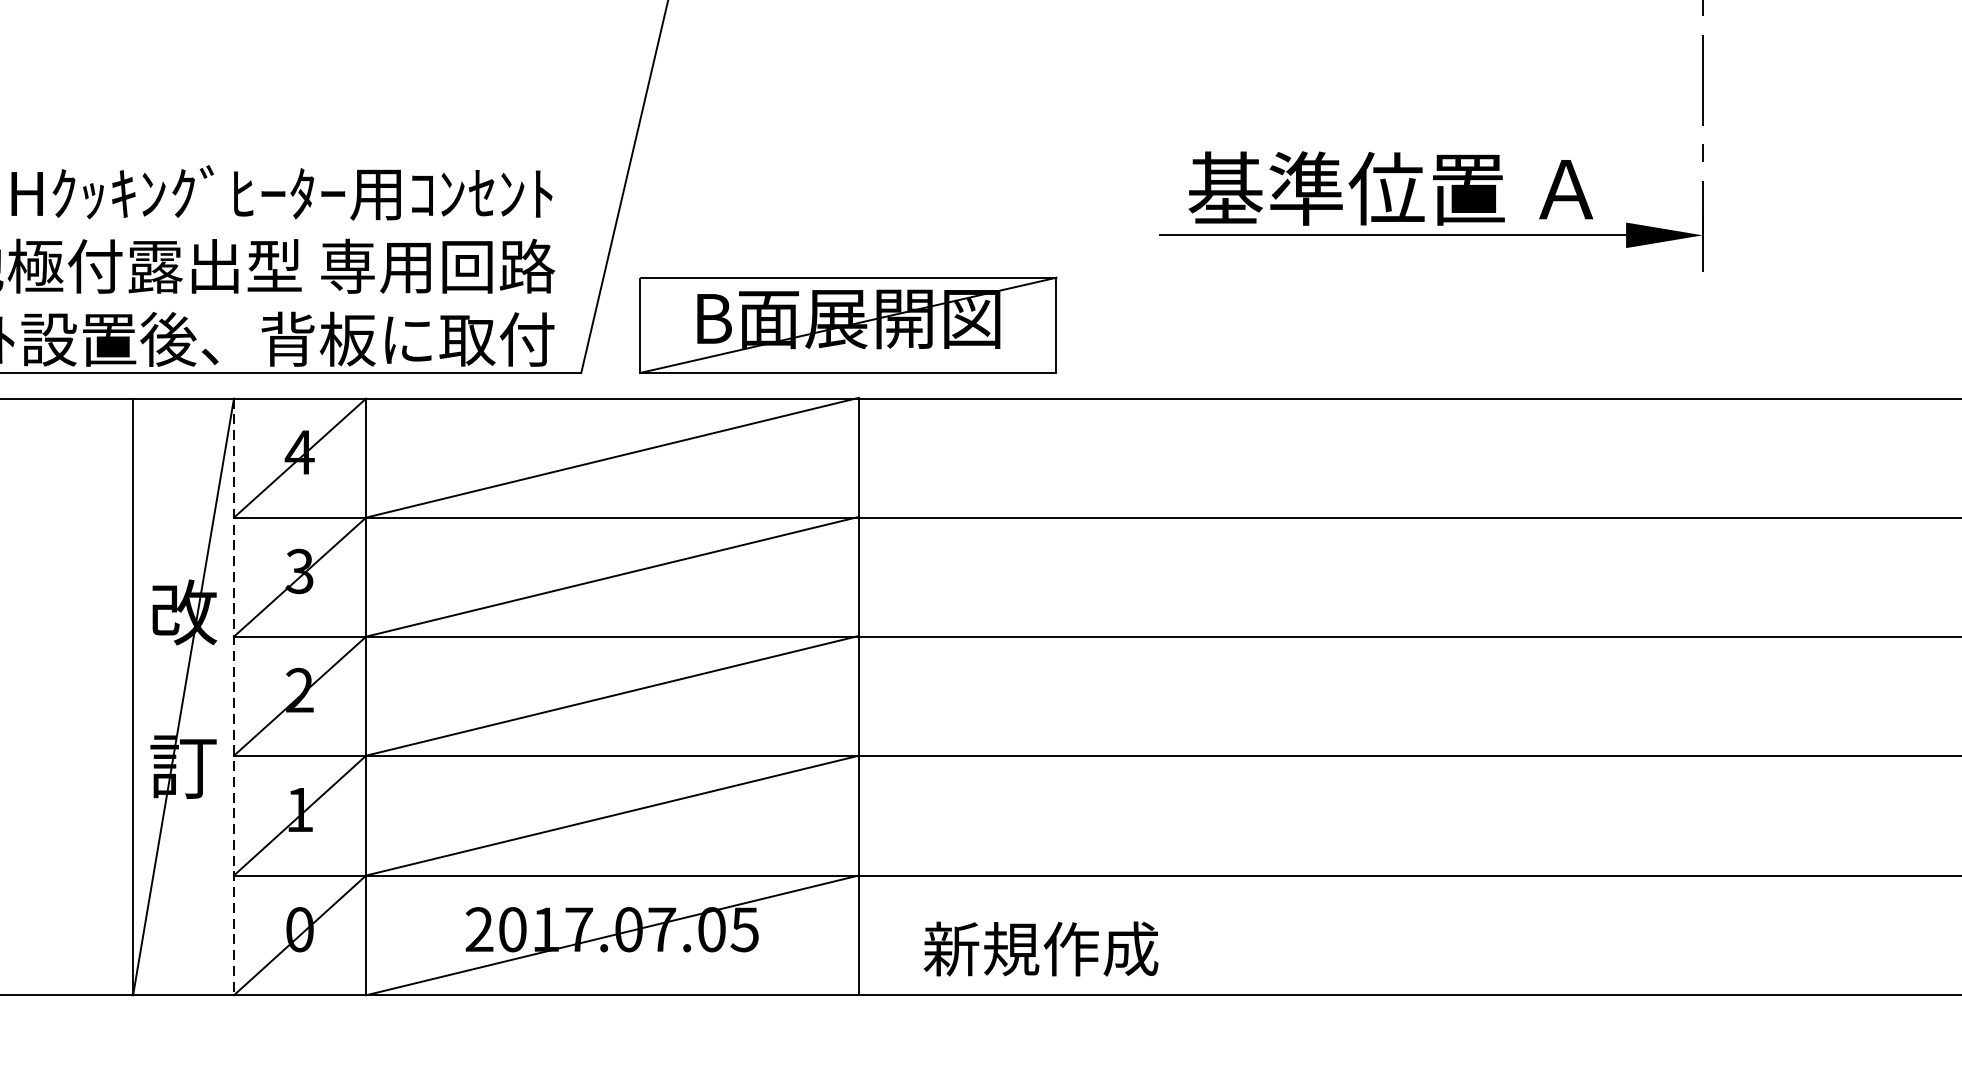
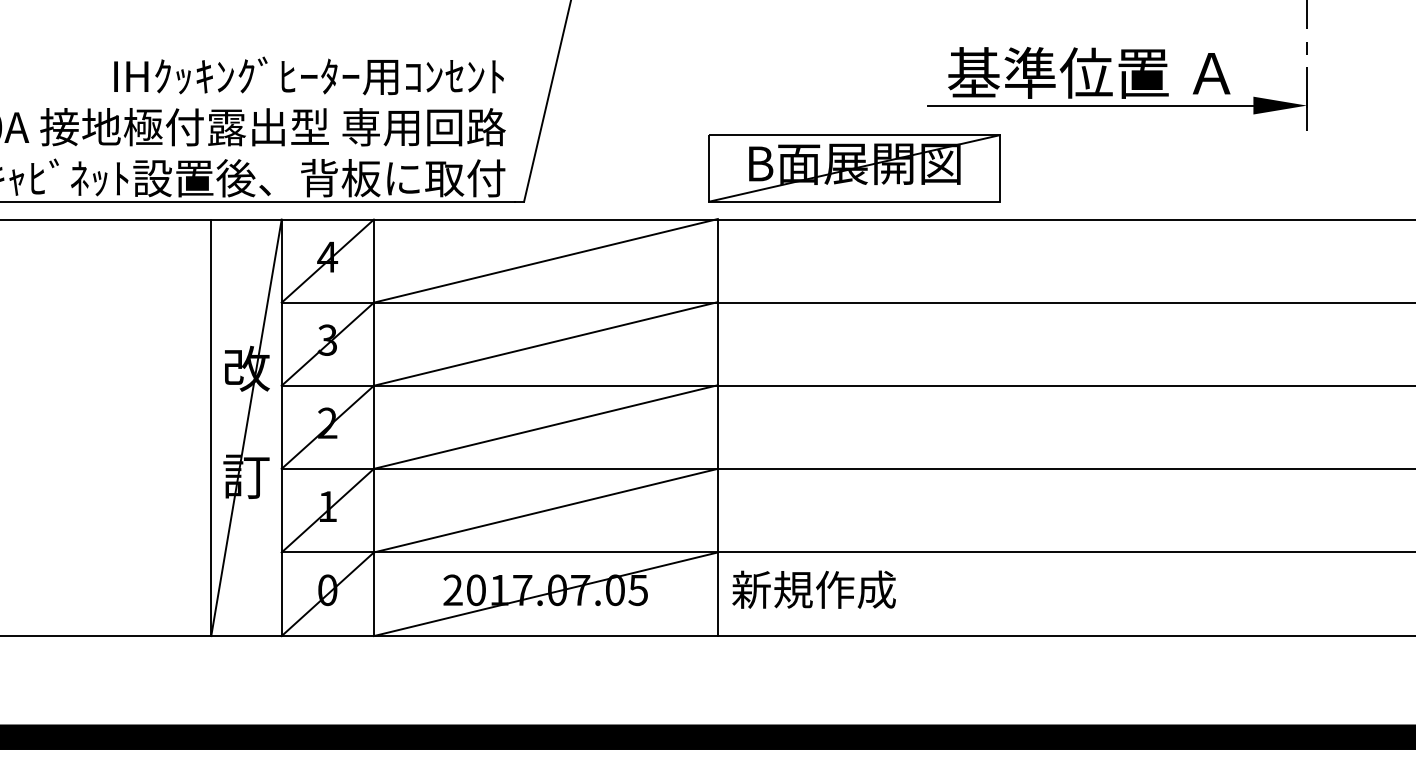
part: (848, 325) -> (854, 168), moved
line: (233, 697) -> (281, 428), dashed -> solid
text: (1040, 948) -> (813, 589), moved

